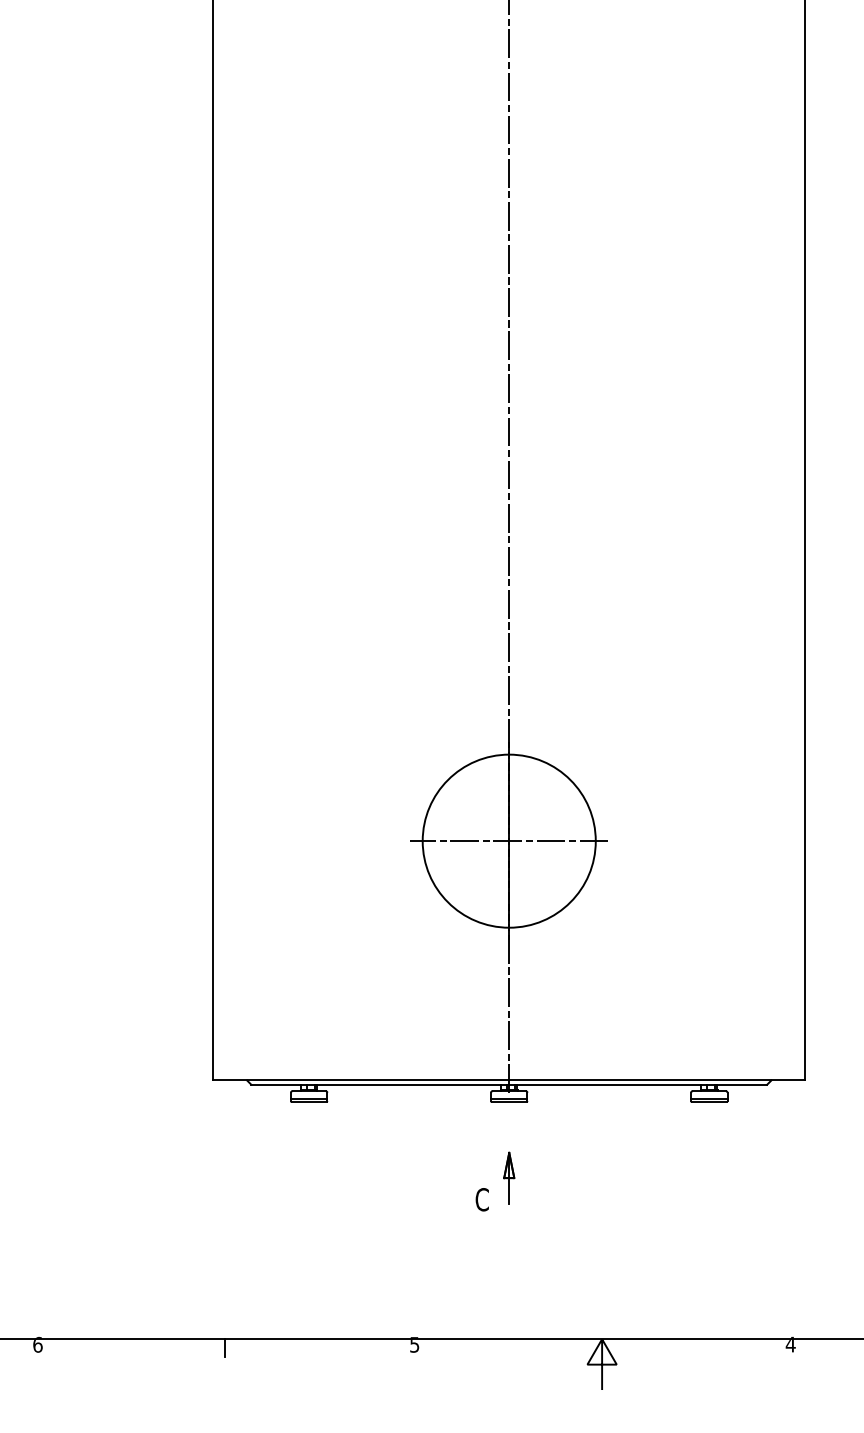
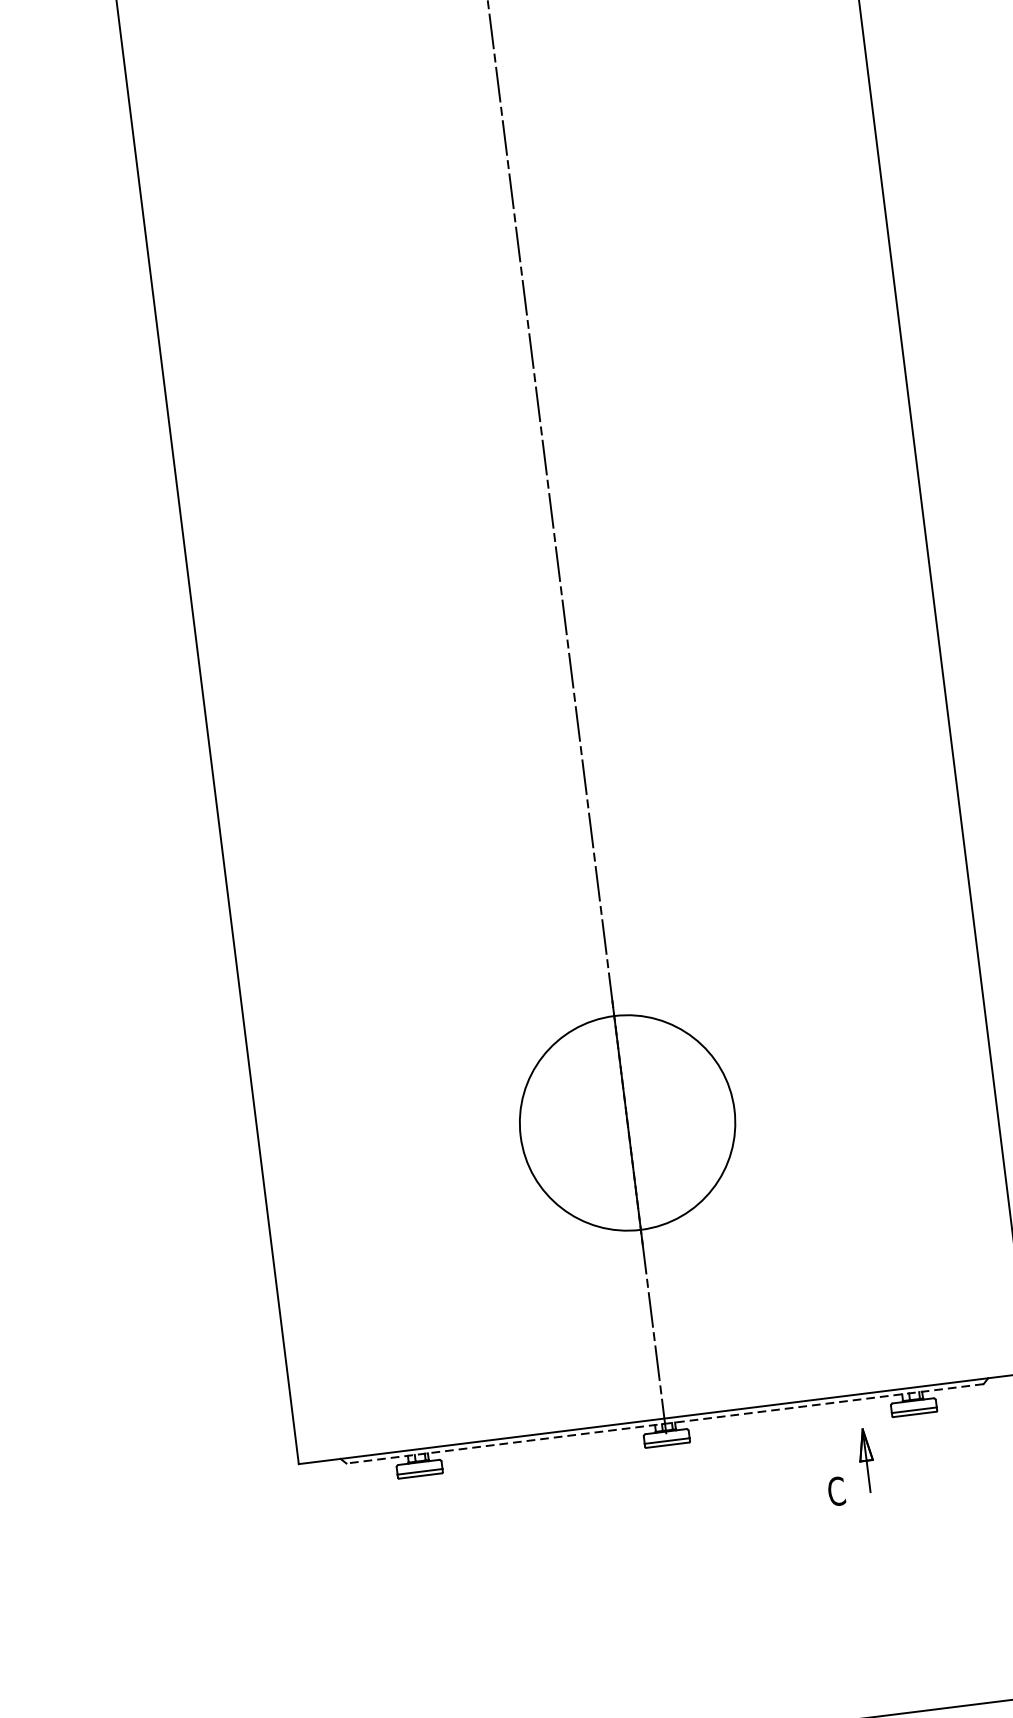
line: (509, 841) -> (627, 1123), removed
line: (509, 1084) -> (665, 1423), solid -> dashed
part: (503, 1179) -> (859, 1463), moved

